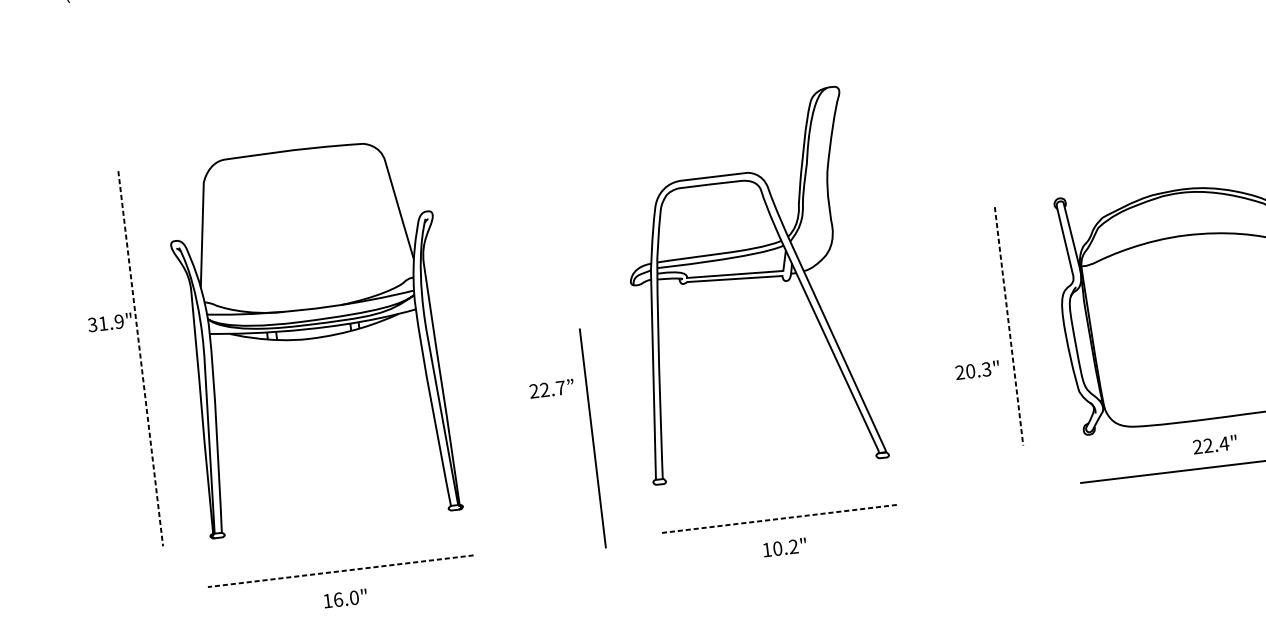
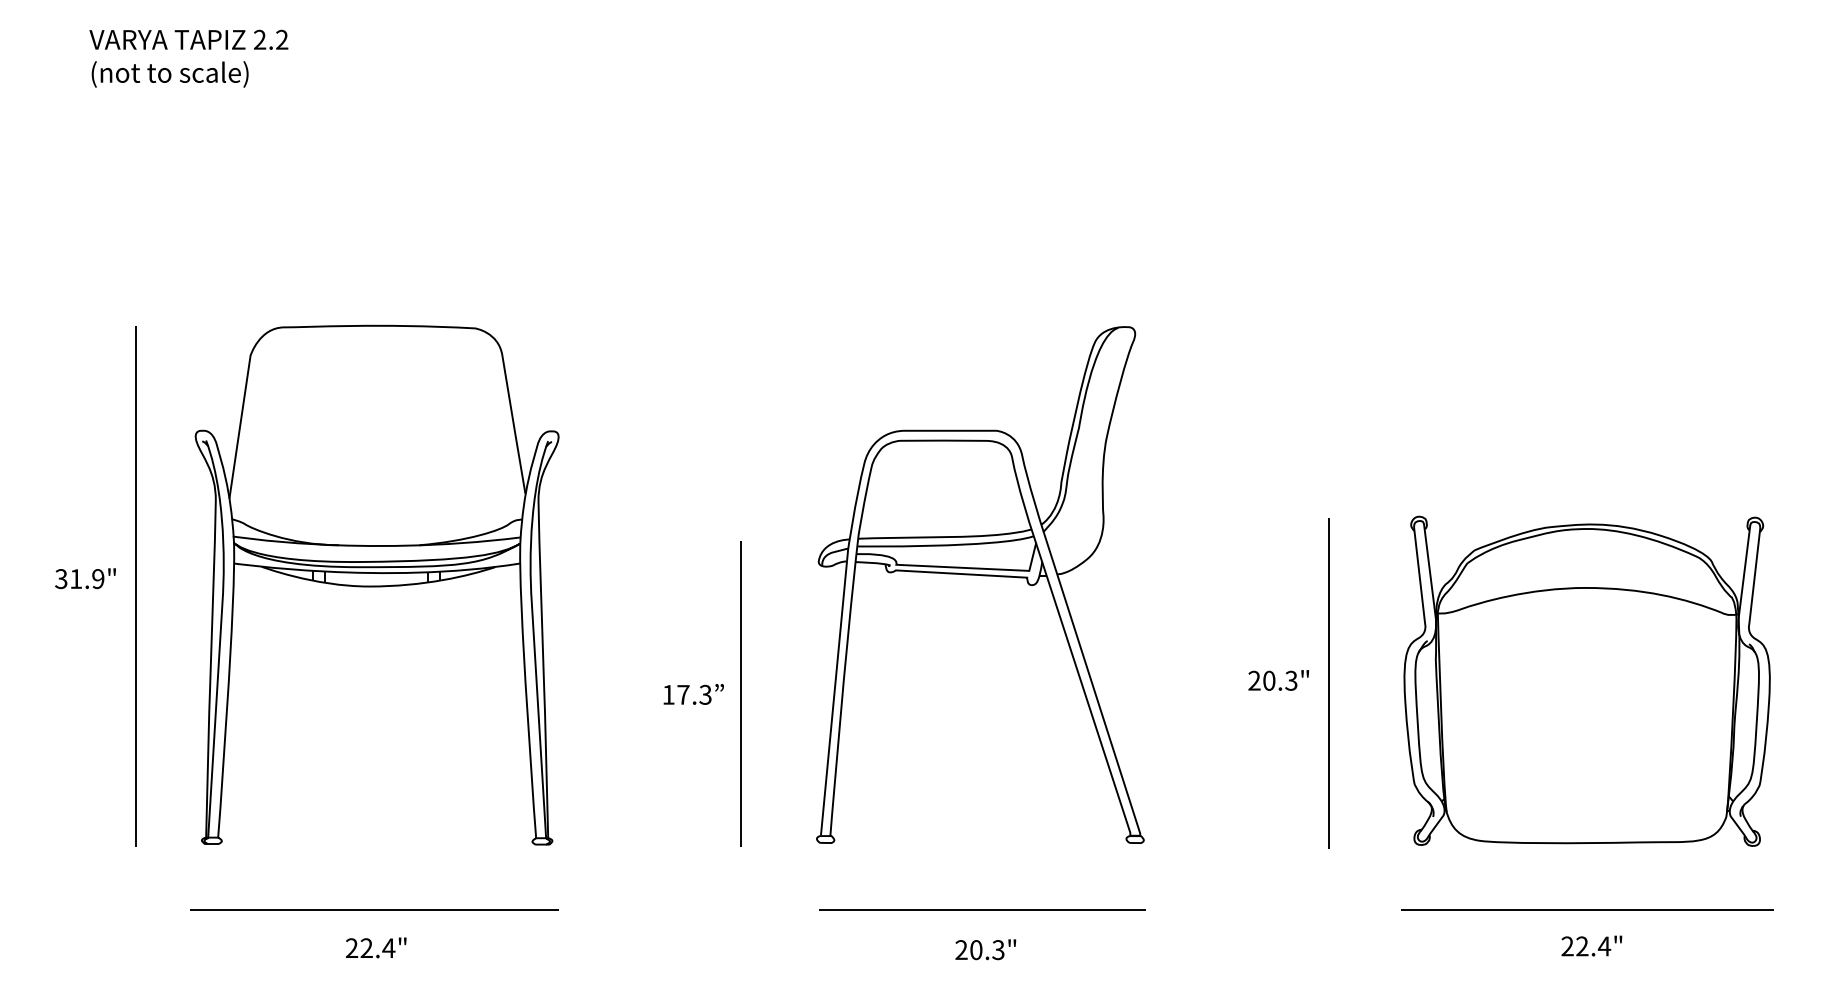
text: (110, 322) -> (85, 578), moved
line: (1009, 327) -> (1329, 684), dashed -> solid
line: (140, 358) -> (135, 586), dashed -> solid
text: (977, 370) -> (1278, 680), moved
text: (546, 389) -> (686, 694), 22.7 -> 17.3
line: (592, 438) -> (740, 693), moved
text: (1214, 444) -> (1591, 945), moved
line: (778, 518) -> (982, 909), dashed -> solid
text: (780, 548) -> (979, 950), 10.2" -> 20.3"
line: (340, 571) -> (374, 909), dashed -> solid
text: (341, 599) -> (370, 948), 16.0" -> 22.4"

